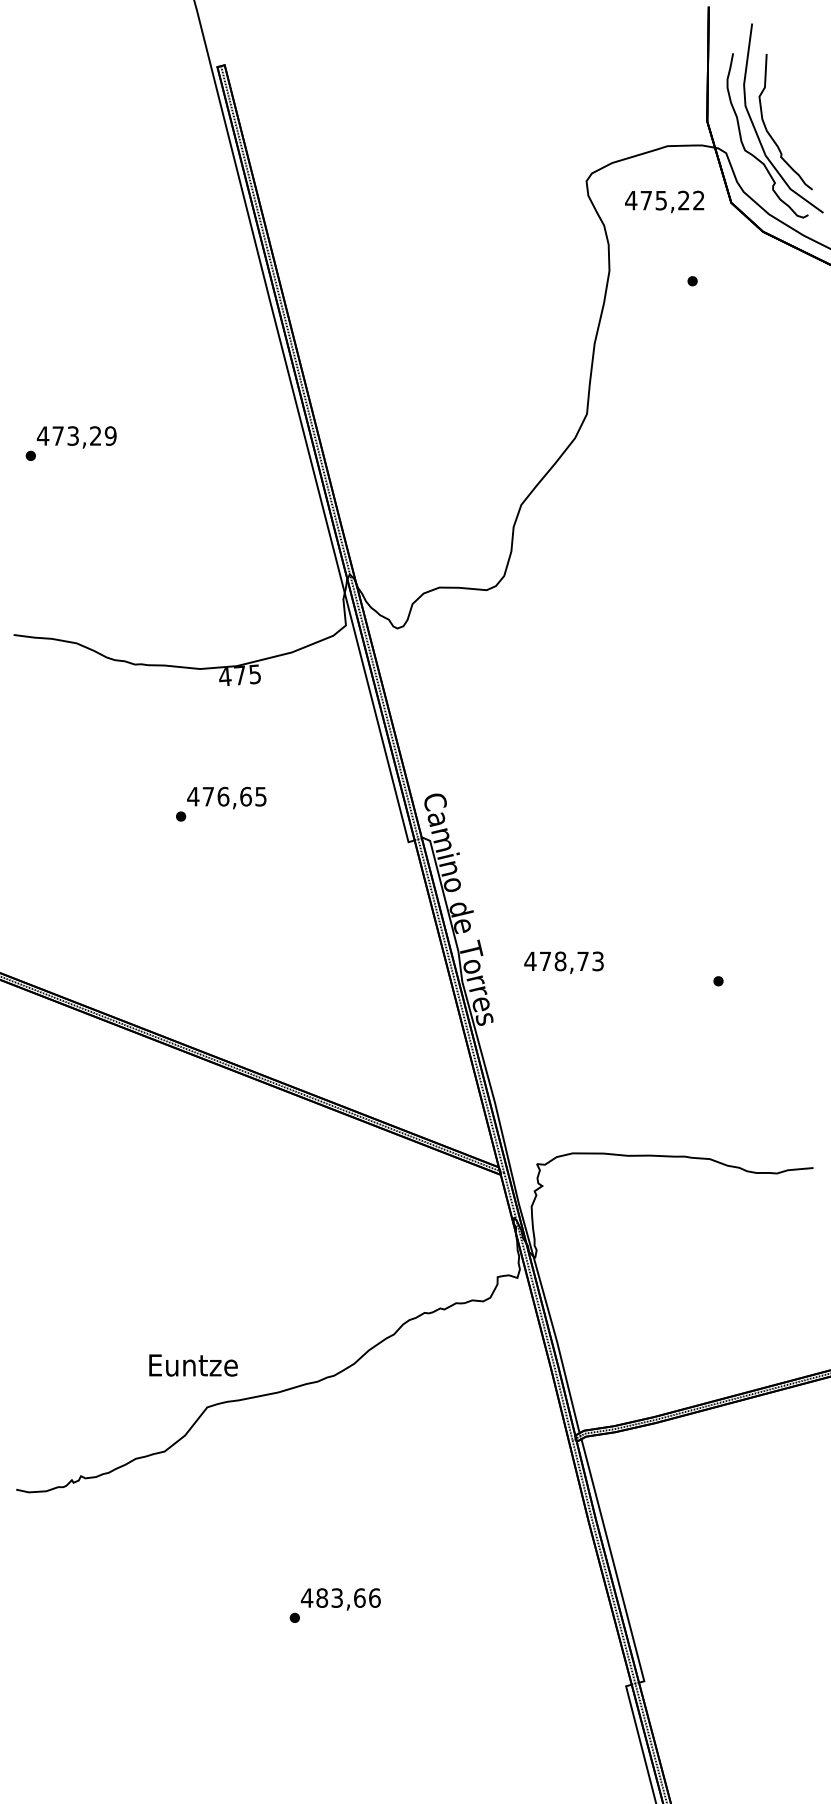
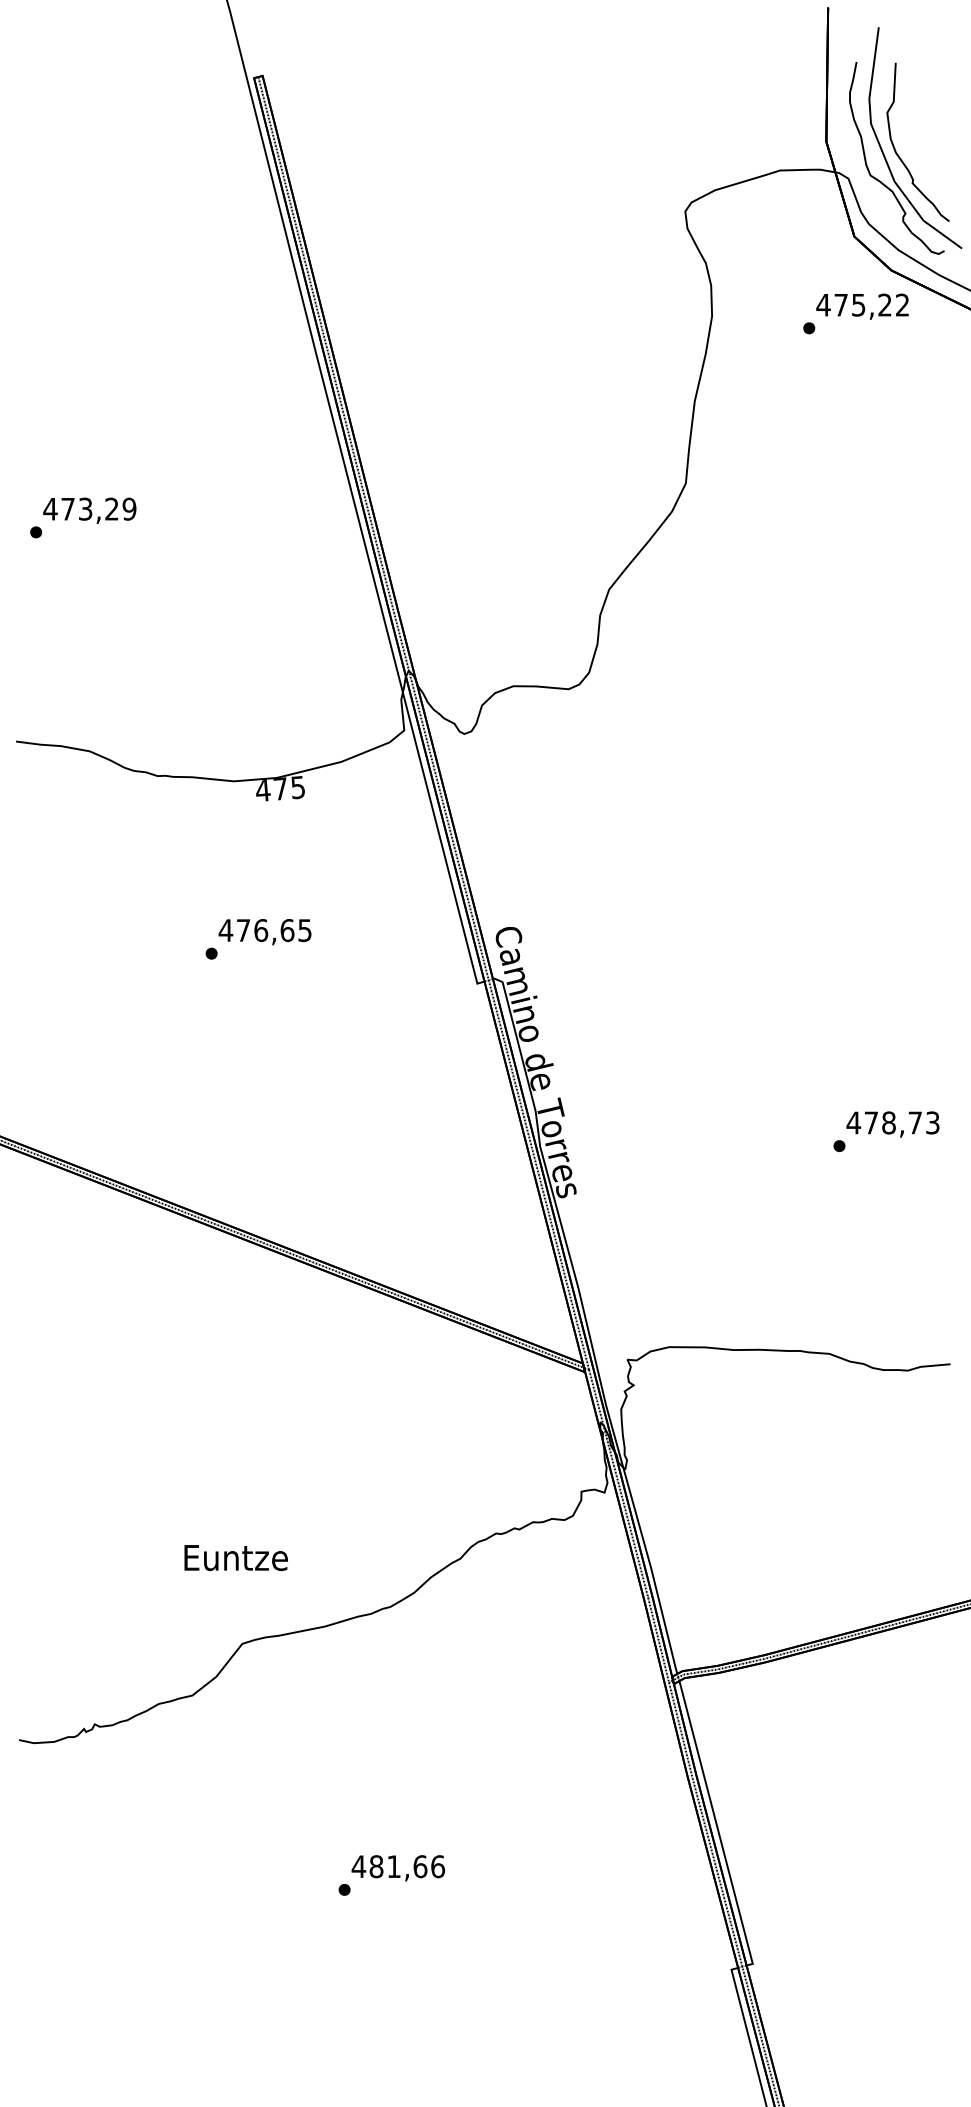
text: (664, 201) -> (862, 306), moved
text: (563, 962) -> (892, 1124), moved
text: (192, 1365) -> (235, 1557), moved
text: (336, 1597) -> (393, 1866), 483,66 -> 481,66

